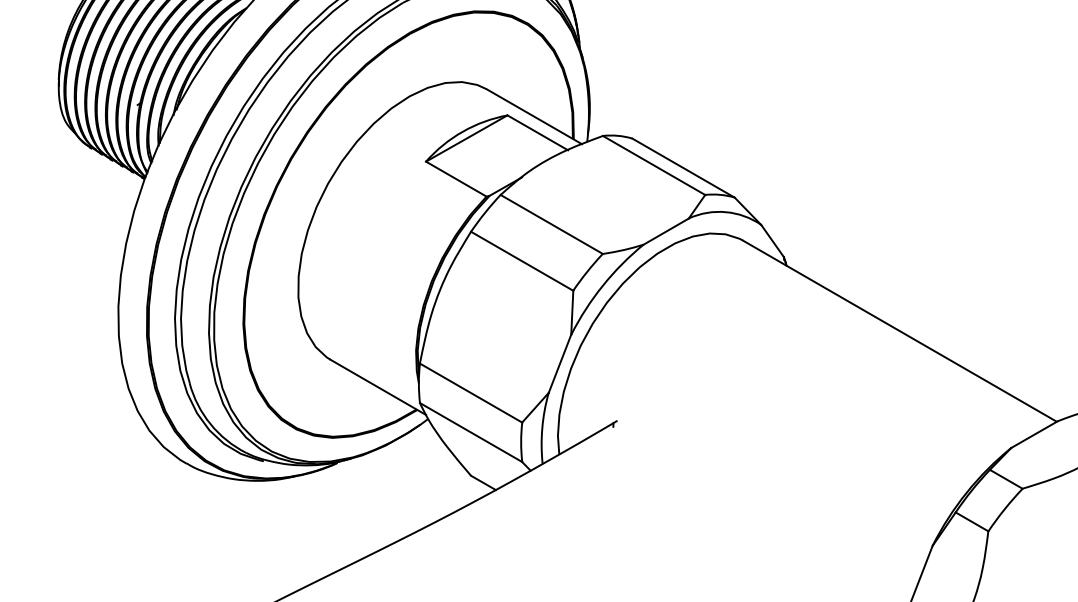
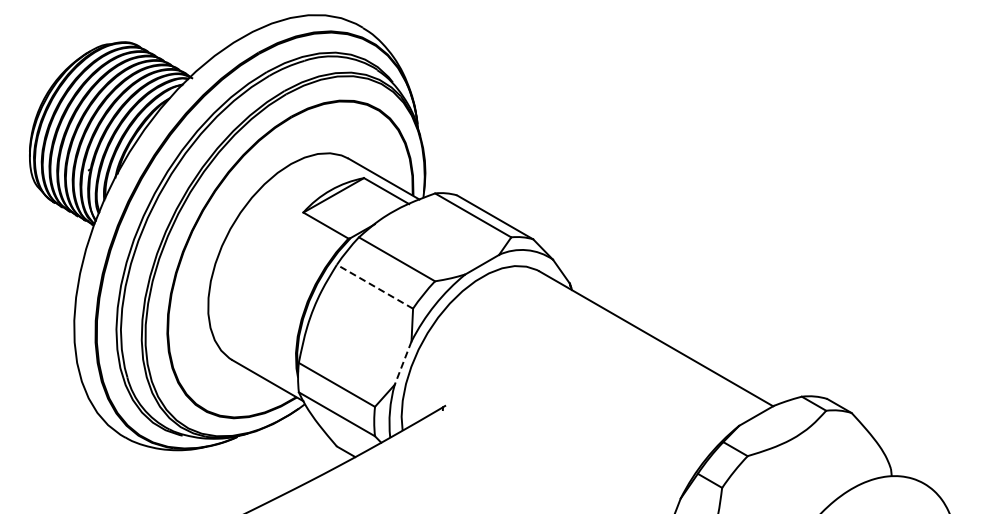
line: (522, 260) -> (375, 286), solid -> dashed
line: (560, 364) -> (403, 363), solid -> dashed

